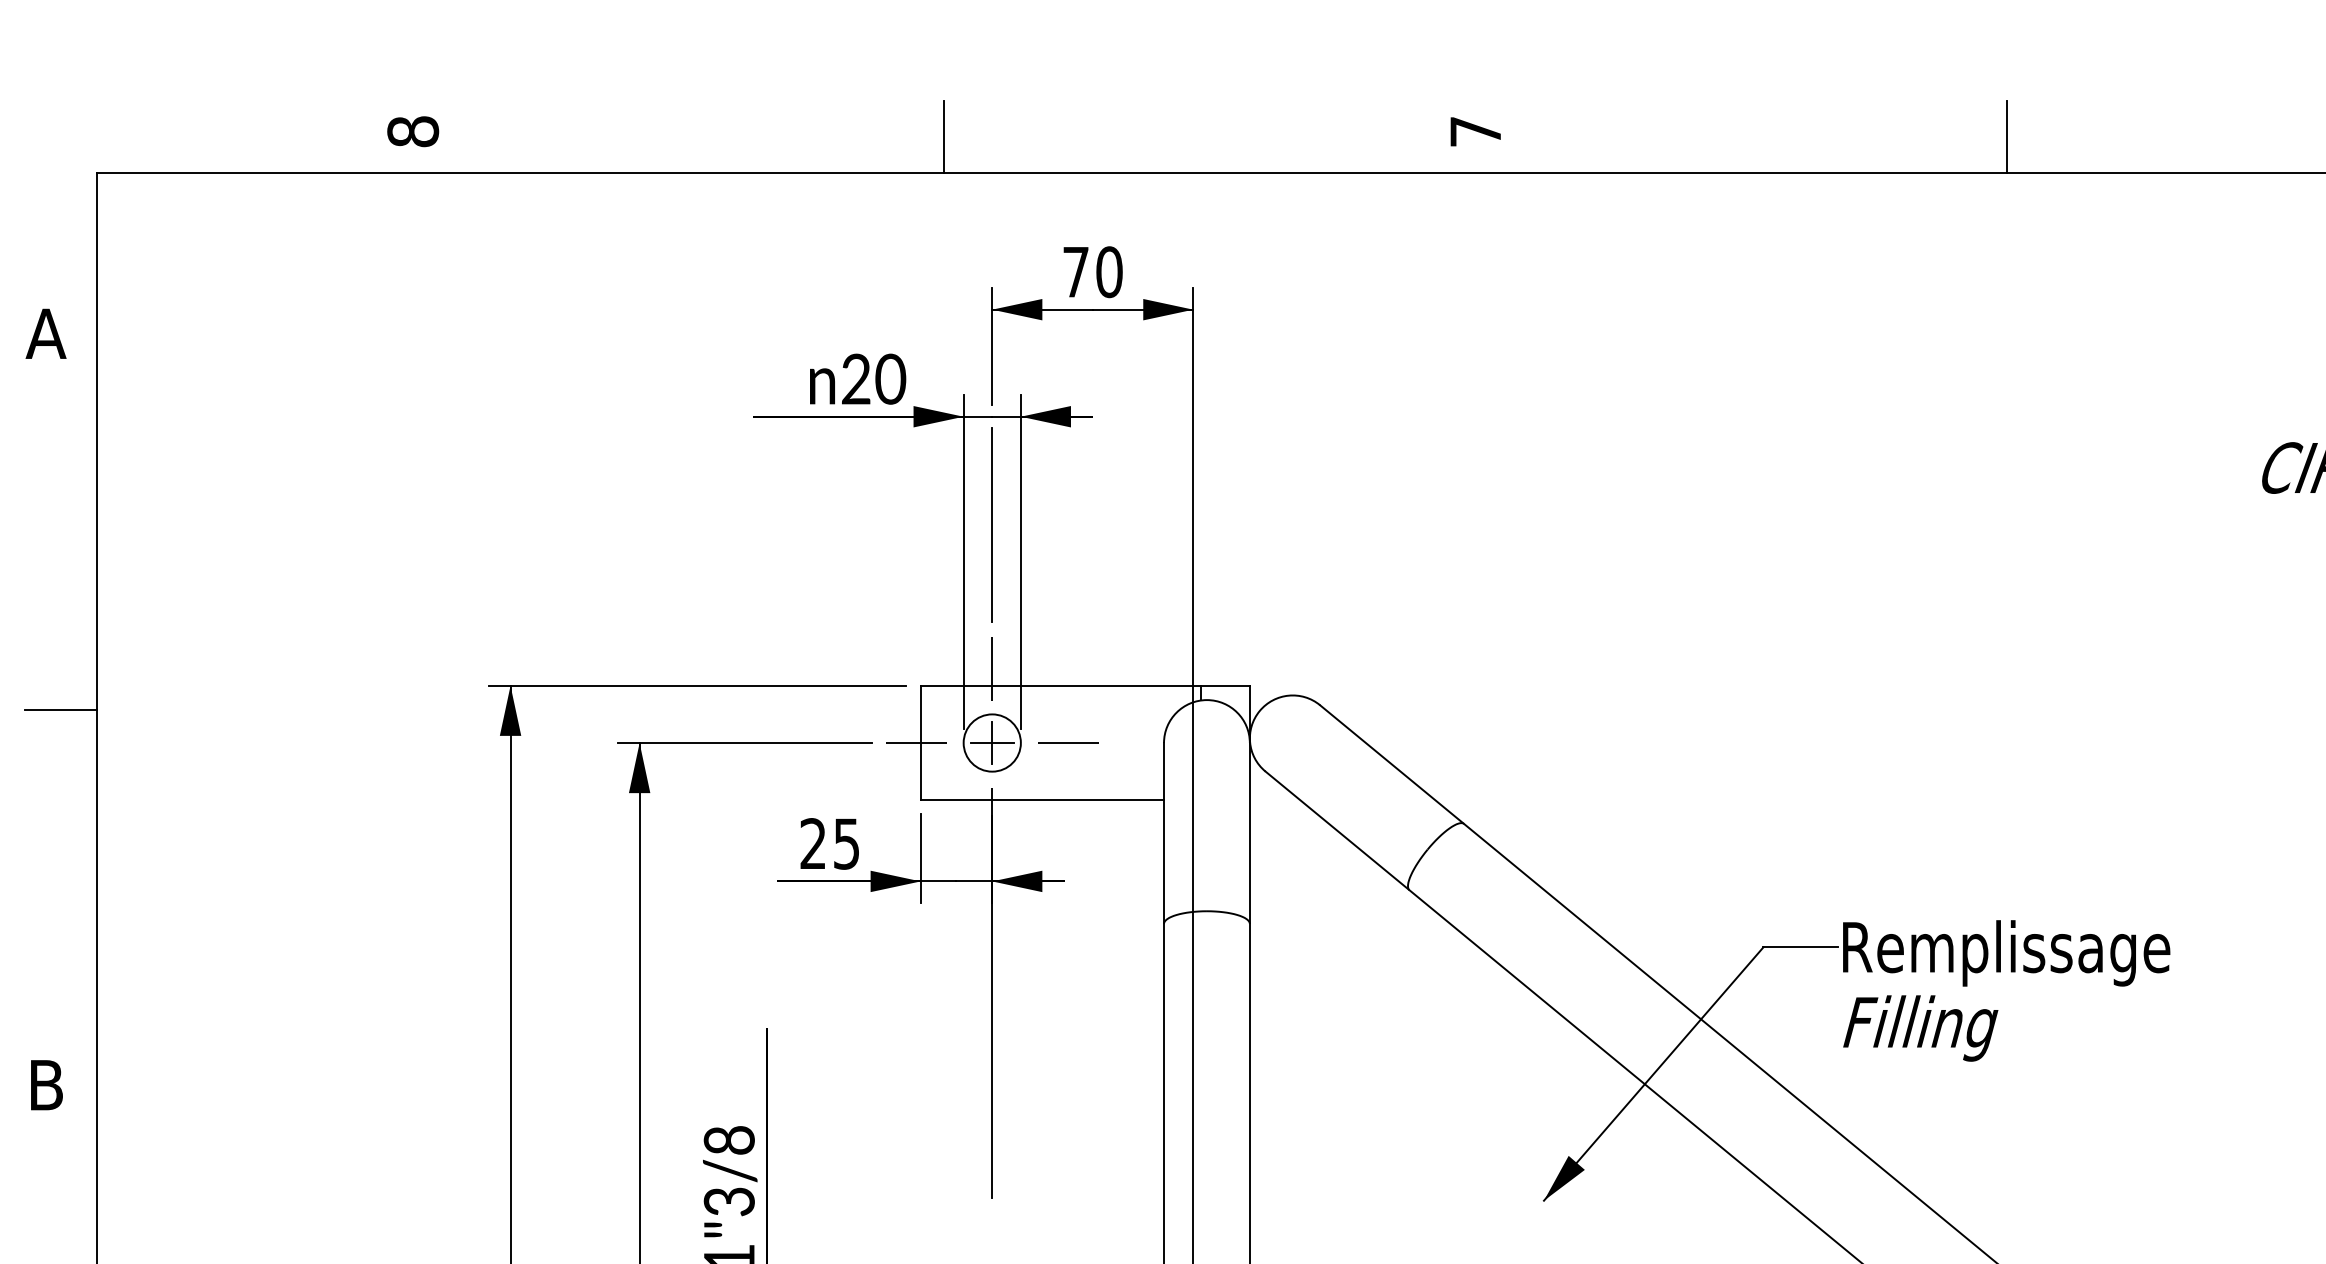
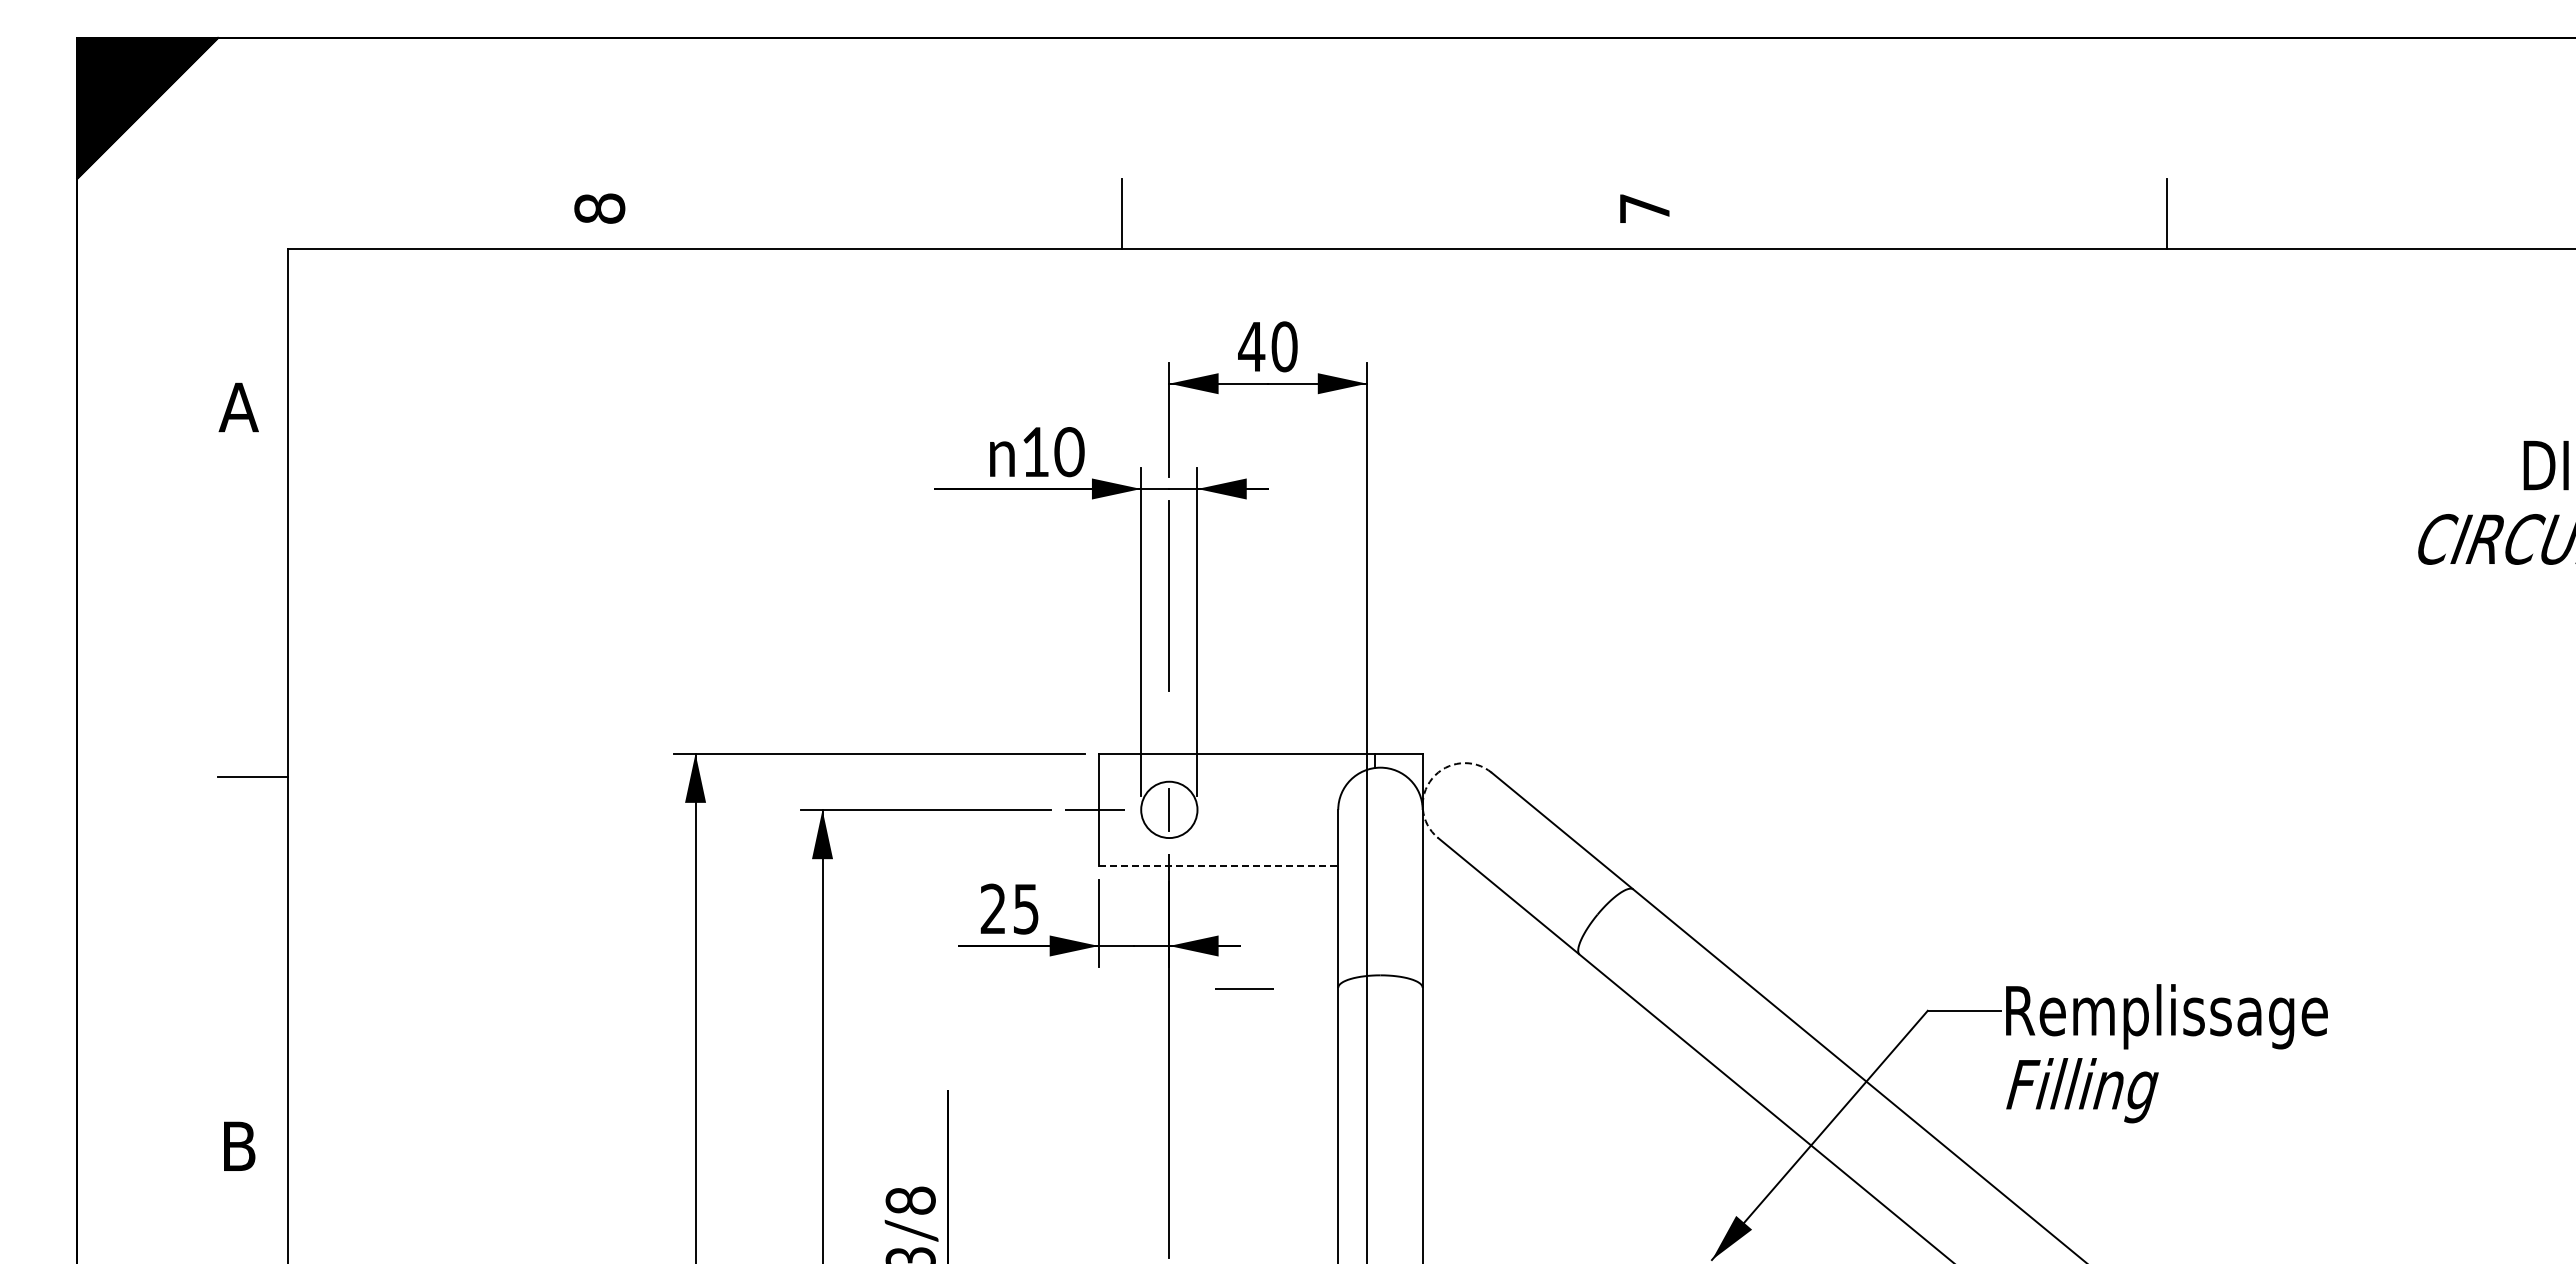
text: (1075, 271) -> (1251, 346), 70 -> 40
text: (856, 378) -> (1035, 451), 20 -> 10
line: (992, 668) -> (1169, 736), removed
arc: (1259, 711) -> (1432, 778), solid -> dashed
line: (992, 742) -> (1169, 809), removed
line: (1068, 742) -> (1244, 988), moved
line: (1042, 800) -> (1218, 866), solid -> dashed

